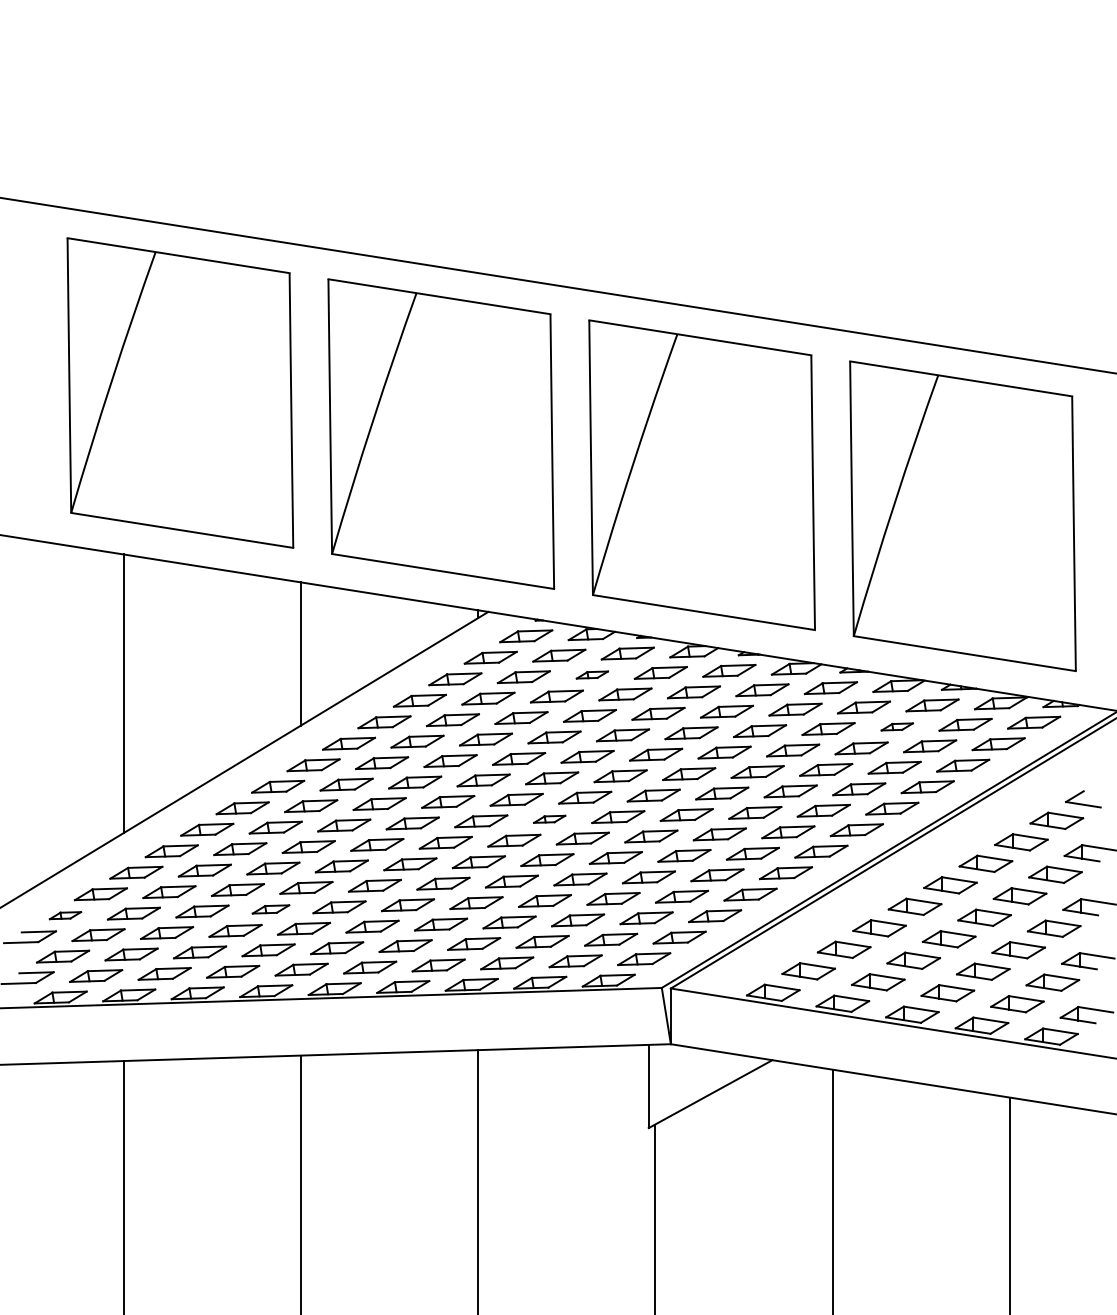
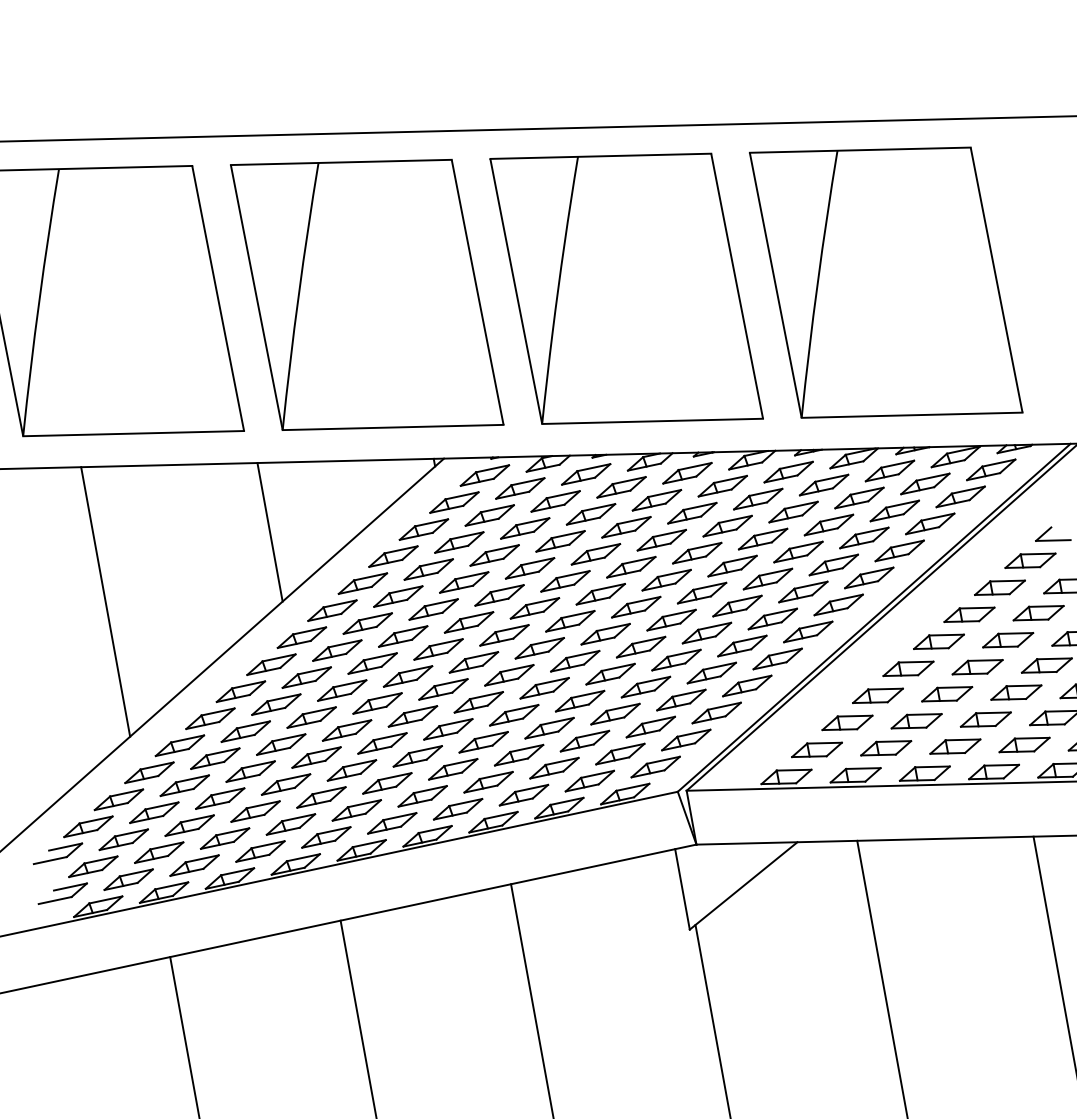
part: (592, 674) -> (555, 500), size x1.67
part: (897, 726) -> (859, 497), size x1.67
part: (549, 819) -> (539, 648), size x1.67
part: (270, 909) -> (285, 784), size x1.43
part: (65, 915) -> (88, 826), size x1.67

